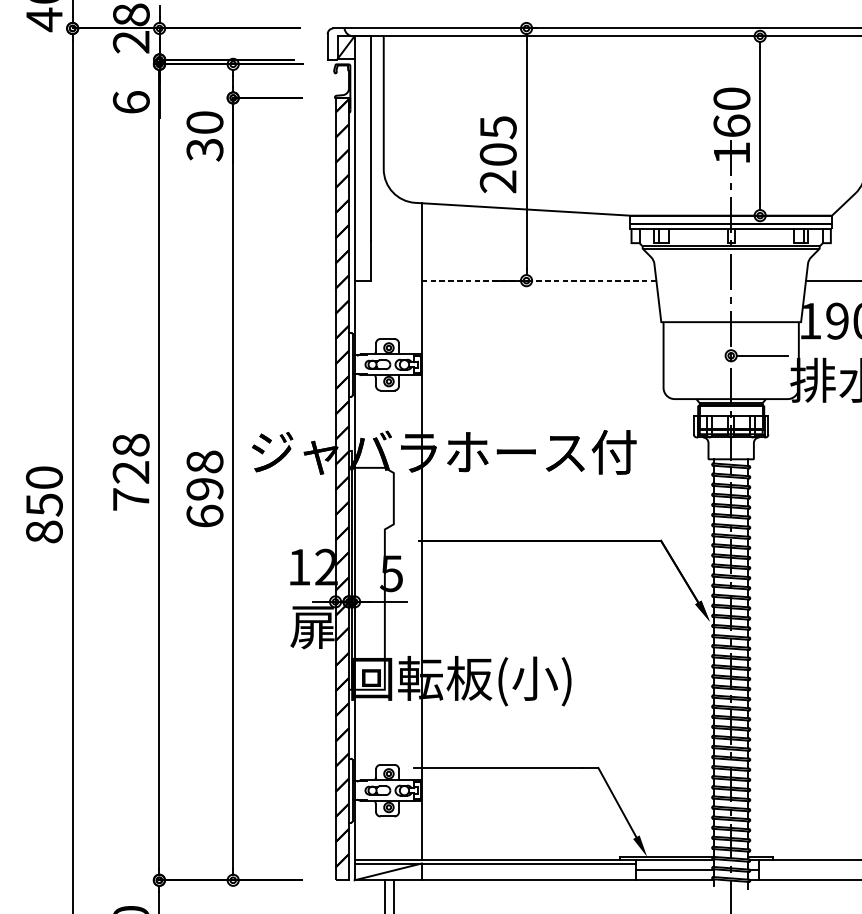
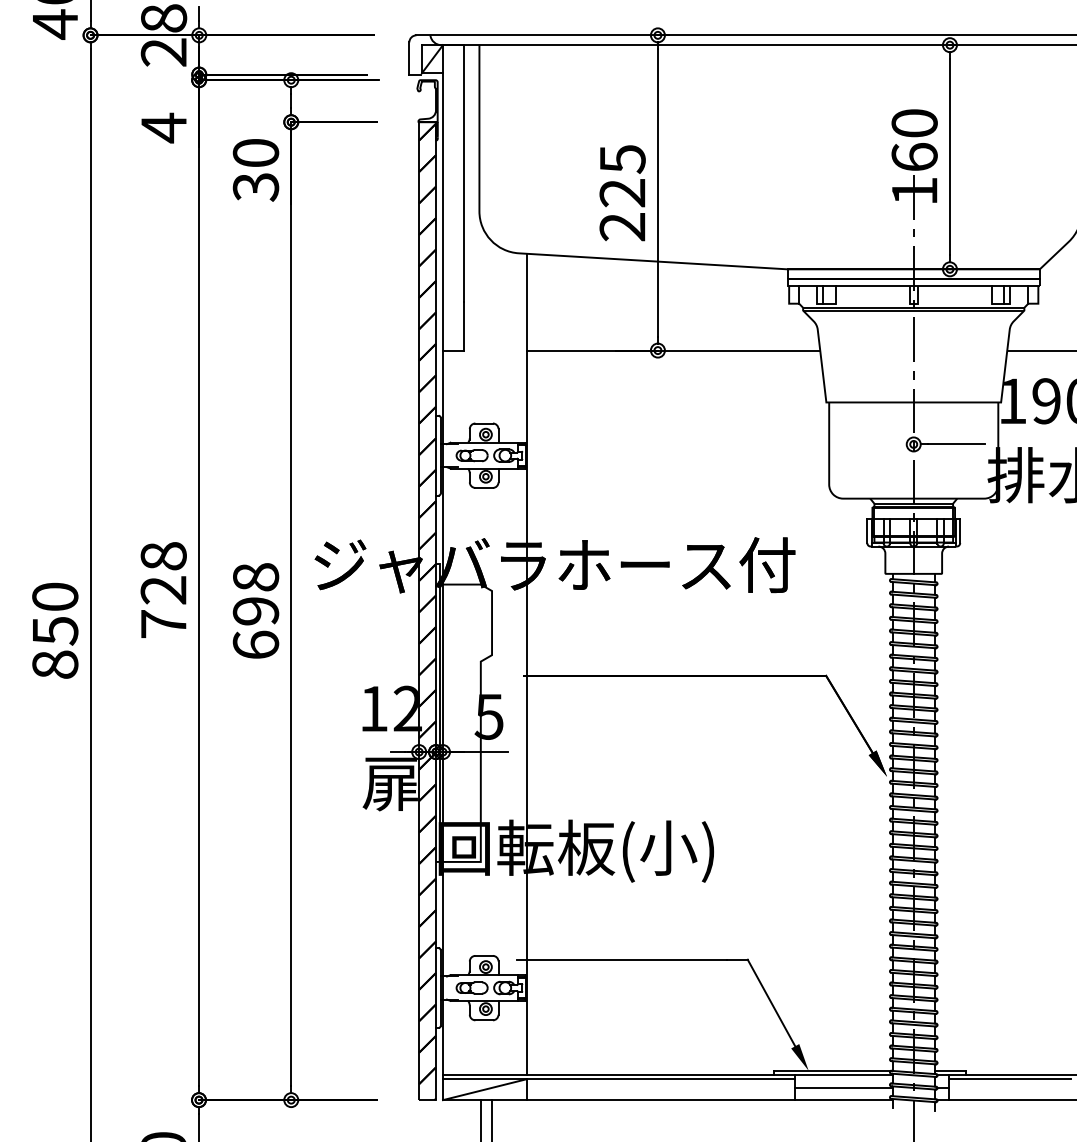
text: (131, 102) -> (163, 127), 6 -> 4
text: (498, 155) -> (622, 193), 205 -> 225
line: (539, 280) -> (673, 350), dashed -> solid
line: (807, 863) -> (1009, 1079), added

